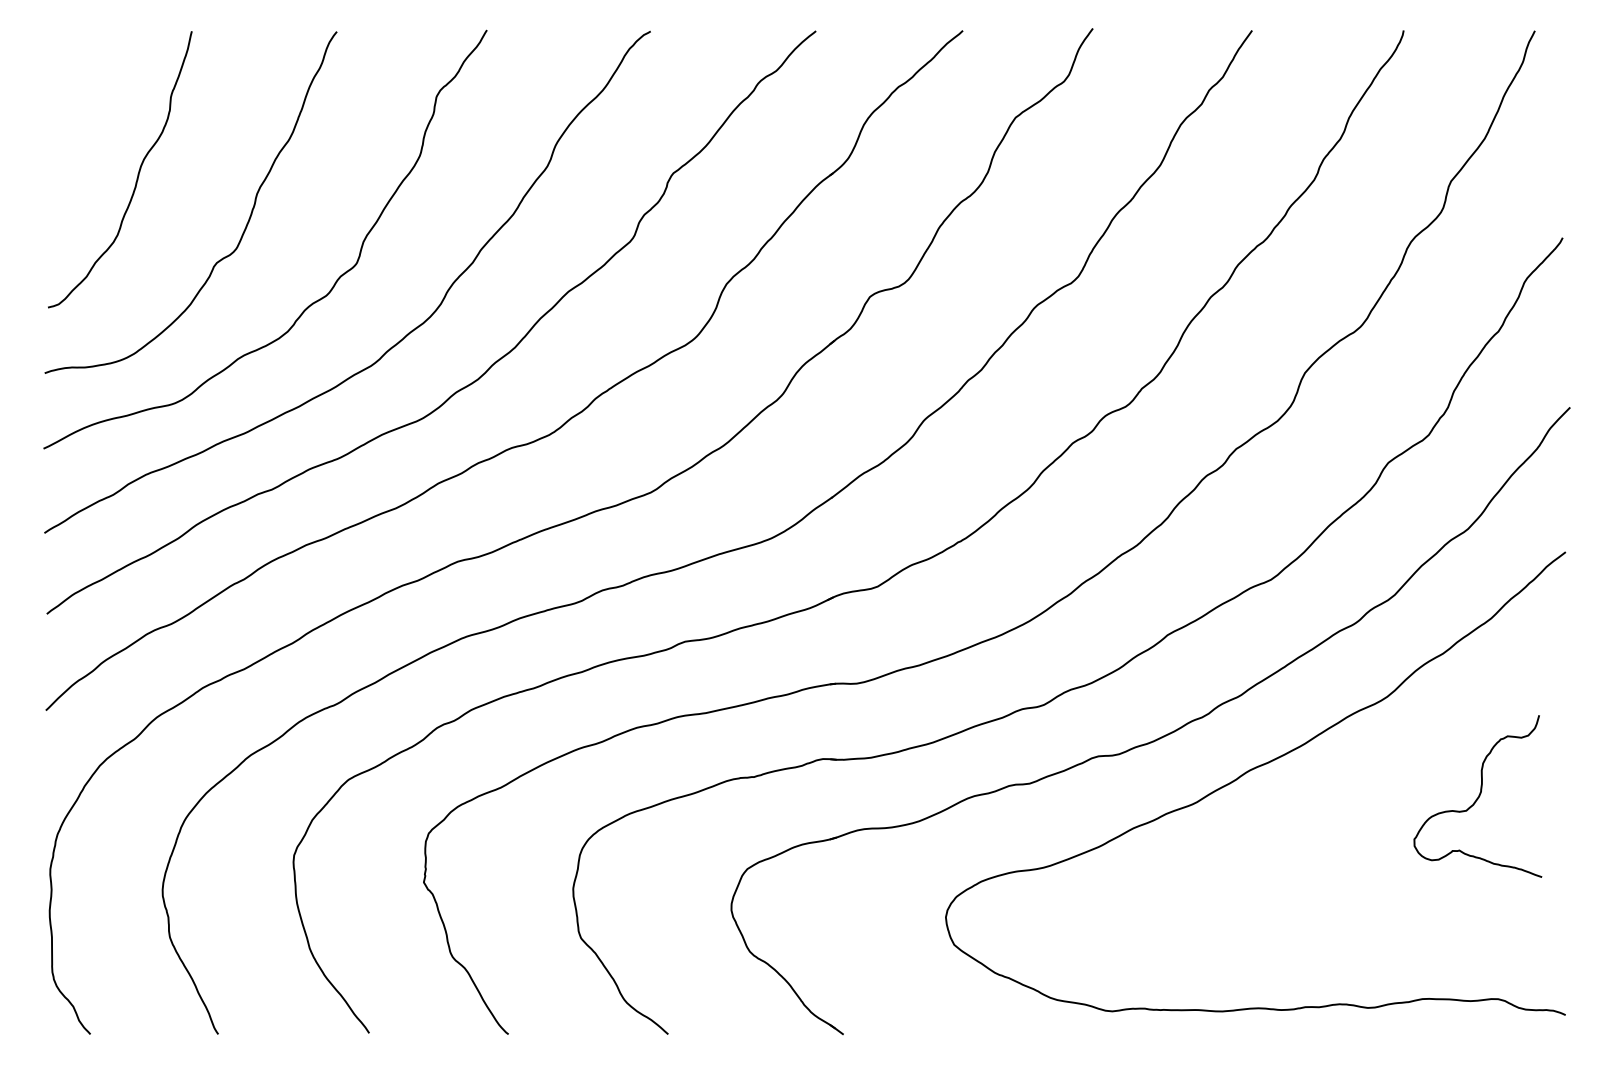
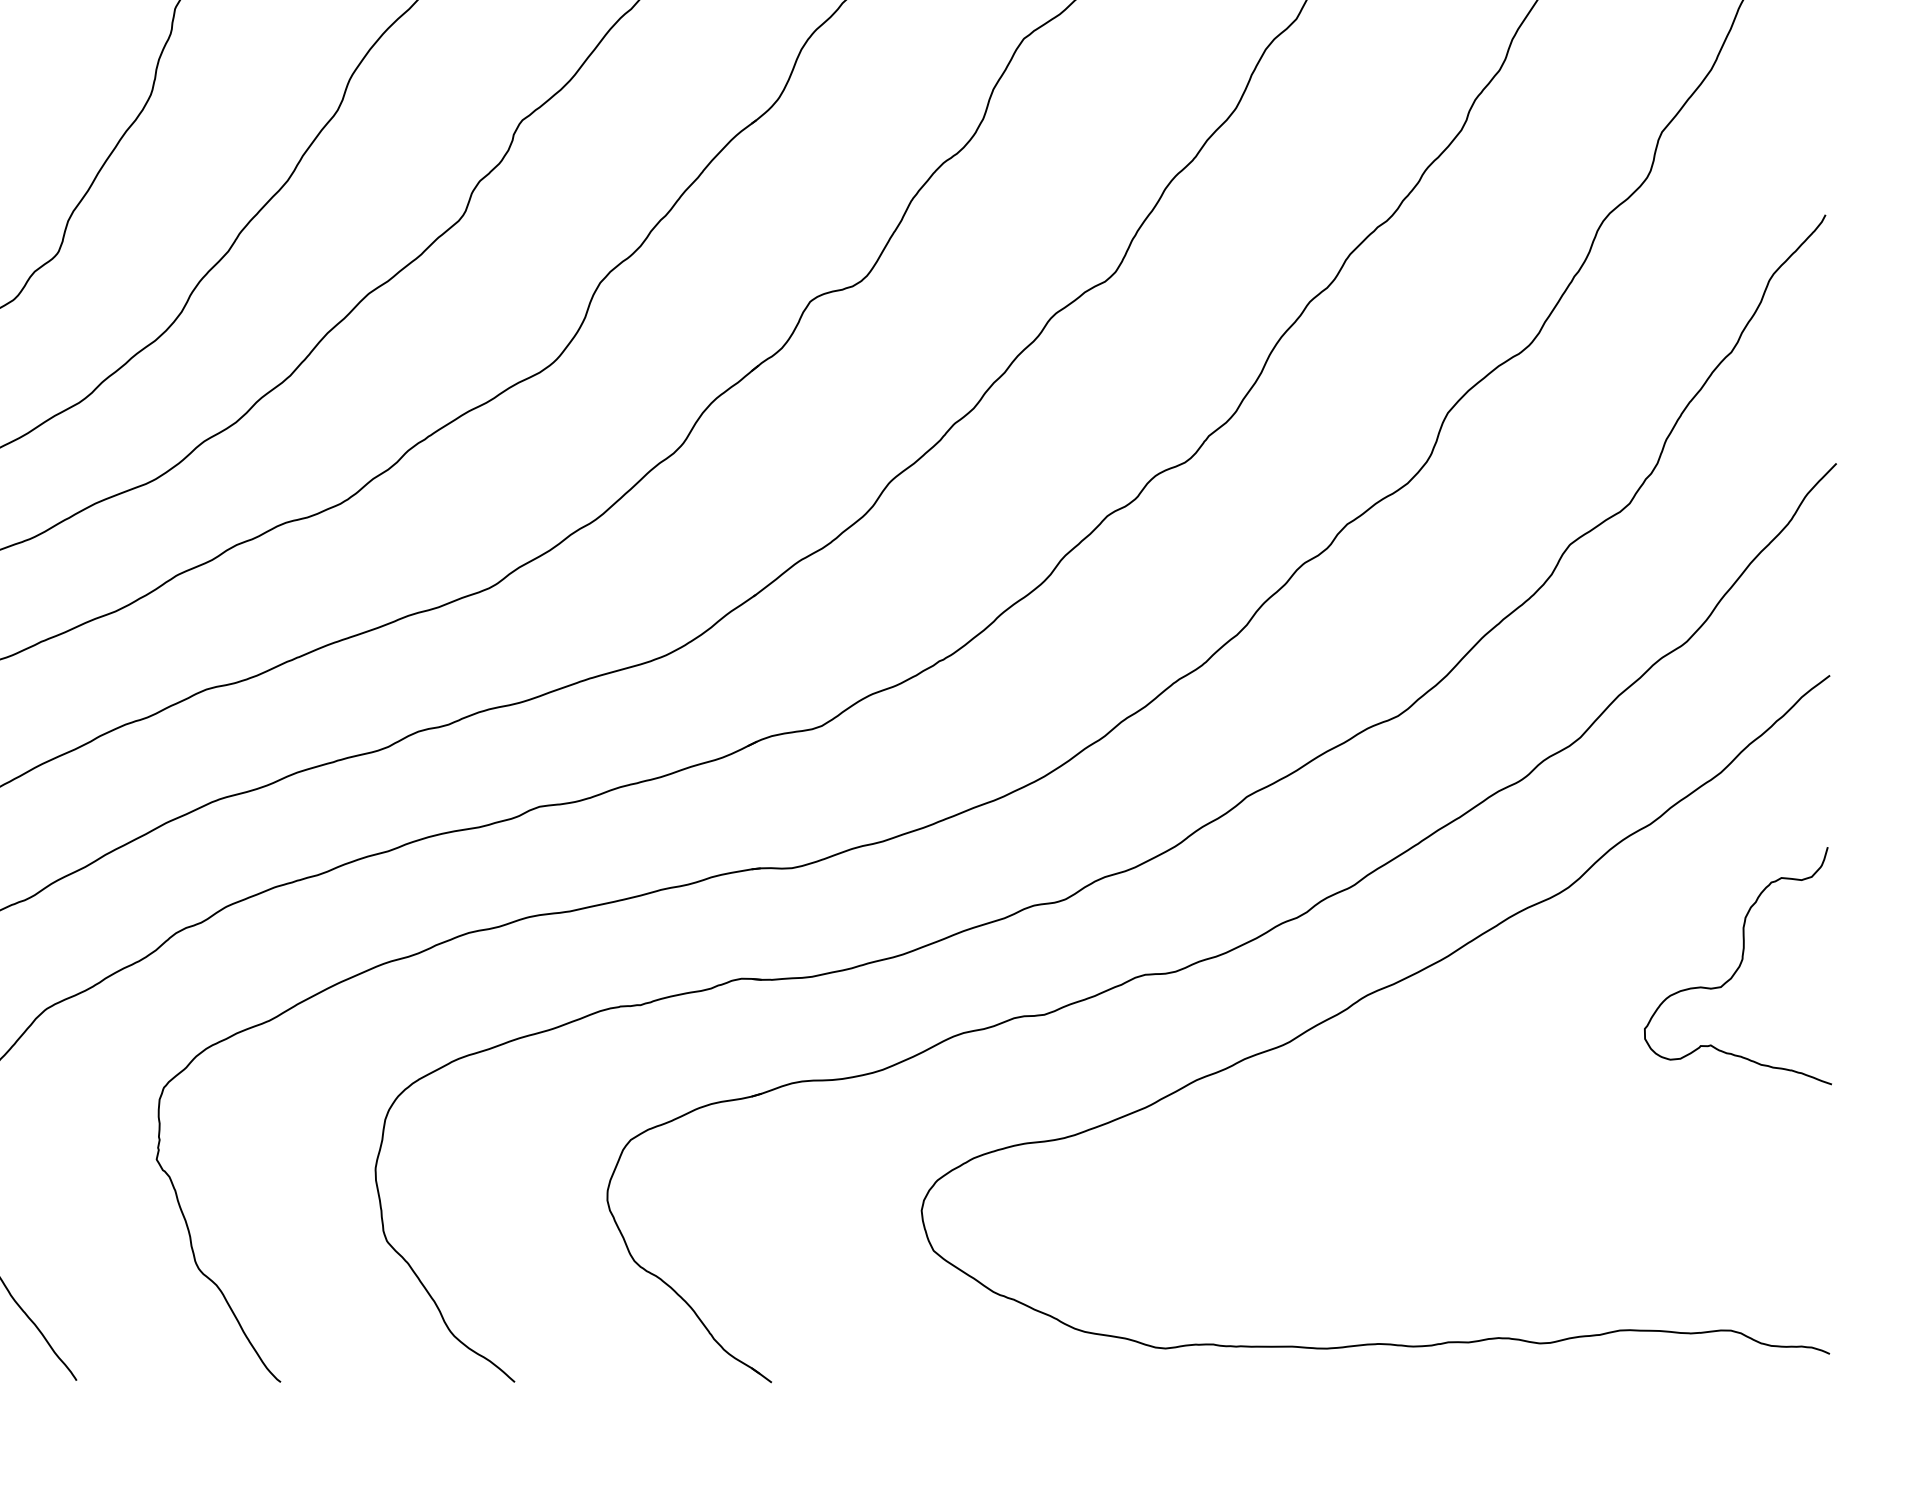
curve: (1478, 796) -> (1738, 966), moved

